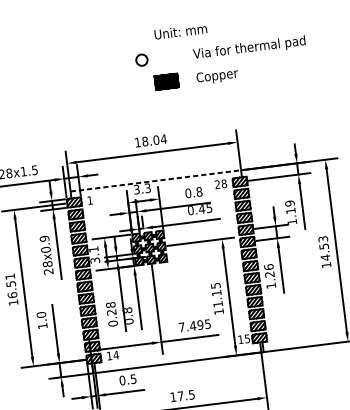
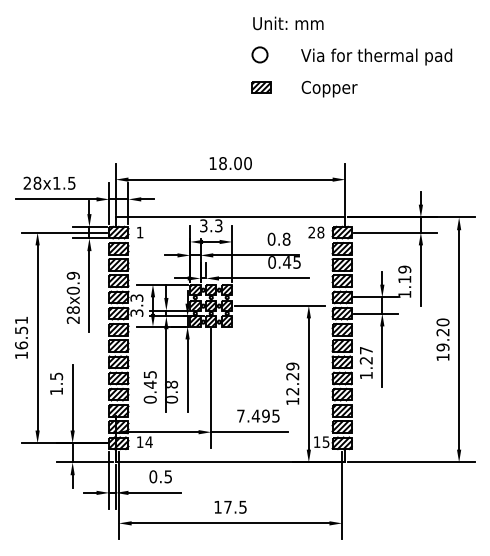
circle: (141, 59) -> (259, 54), moved
part: (166, 81) -> (261, 87), size x0.62
text: (163, 139) -> (247, 163), 18.04 -> 18.00
line: (155, 180) -> (230, 217), dashed -> solid
text: (323, 248) -> (442, 334), 14.53 -> 19.20
text: (93, 249) -> (136, 297), 3.1 -> 3.3
text: (268, 267) -> (365, 350), 1.26 -> 1.27
text: (216, 294) -> (292, 378), 11.15 -> 12.29
text: (110, 308) -> (149, 379), 0.28 -> 0.45
text: (41, 315) -> (56, 376), 1.0 -> 1.5

